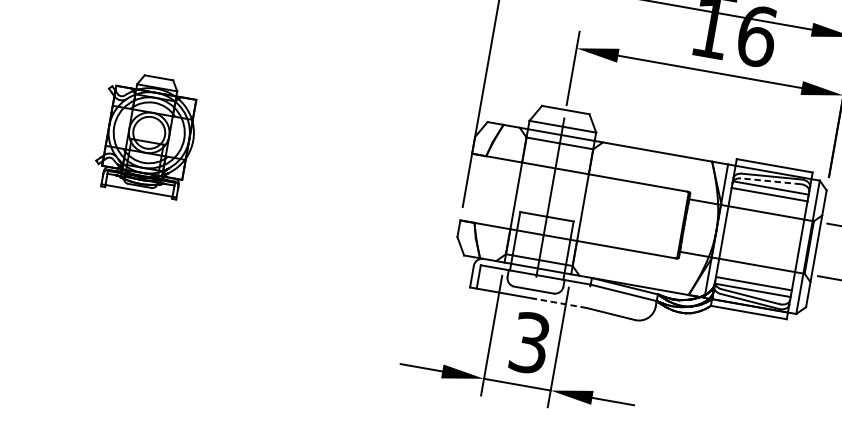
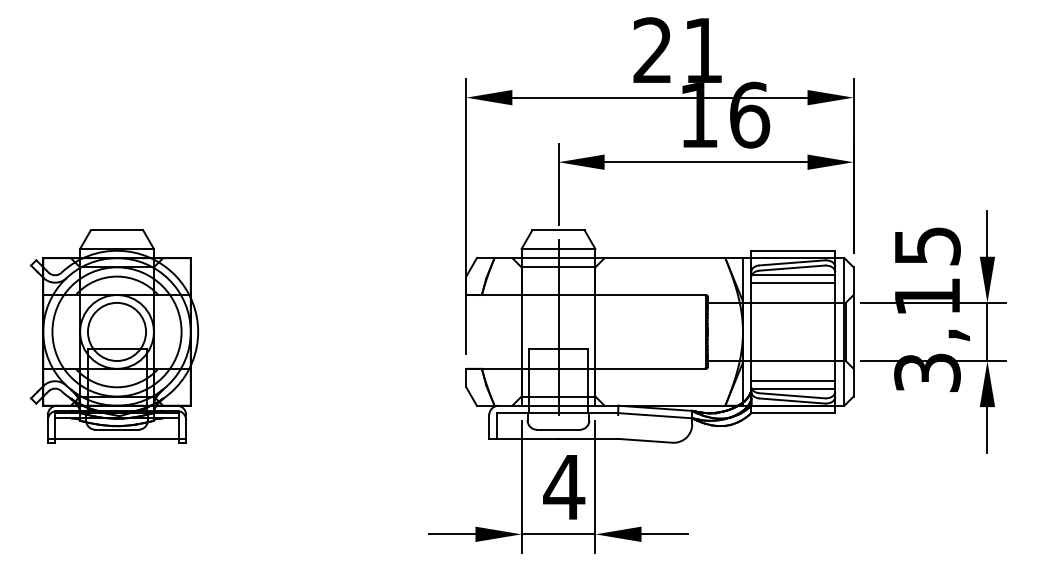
part: (146, 134) -> (113, 336), size x1.67
line: (771, 181) -> (792, 268), dashed -> solid
line: (559, 302) -> (588, 438), dashed -> solid
text: (530, 342) -> (564, 486), 3 -> 4

